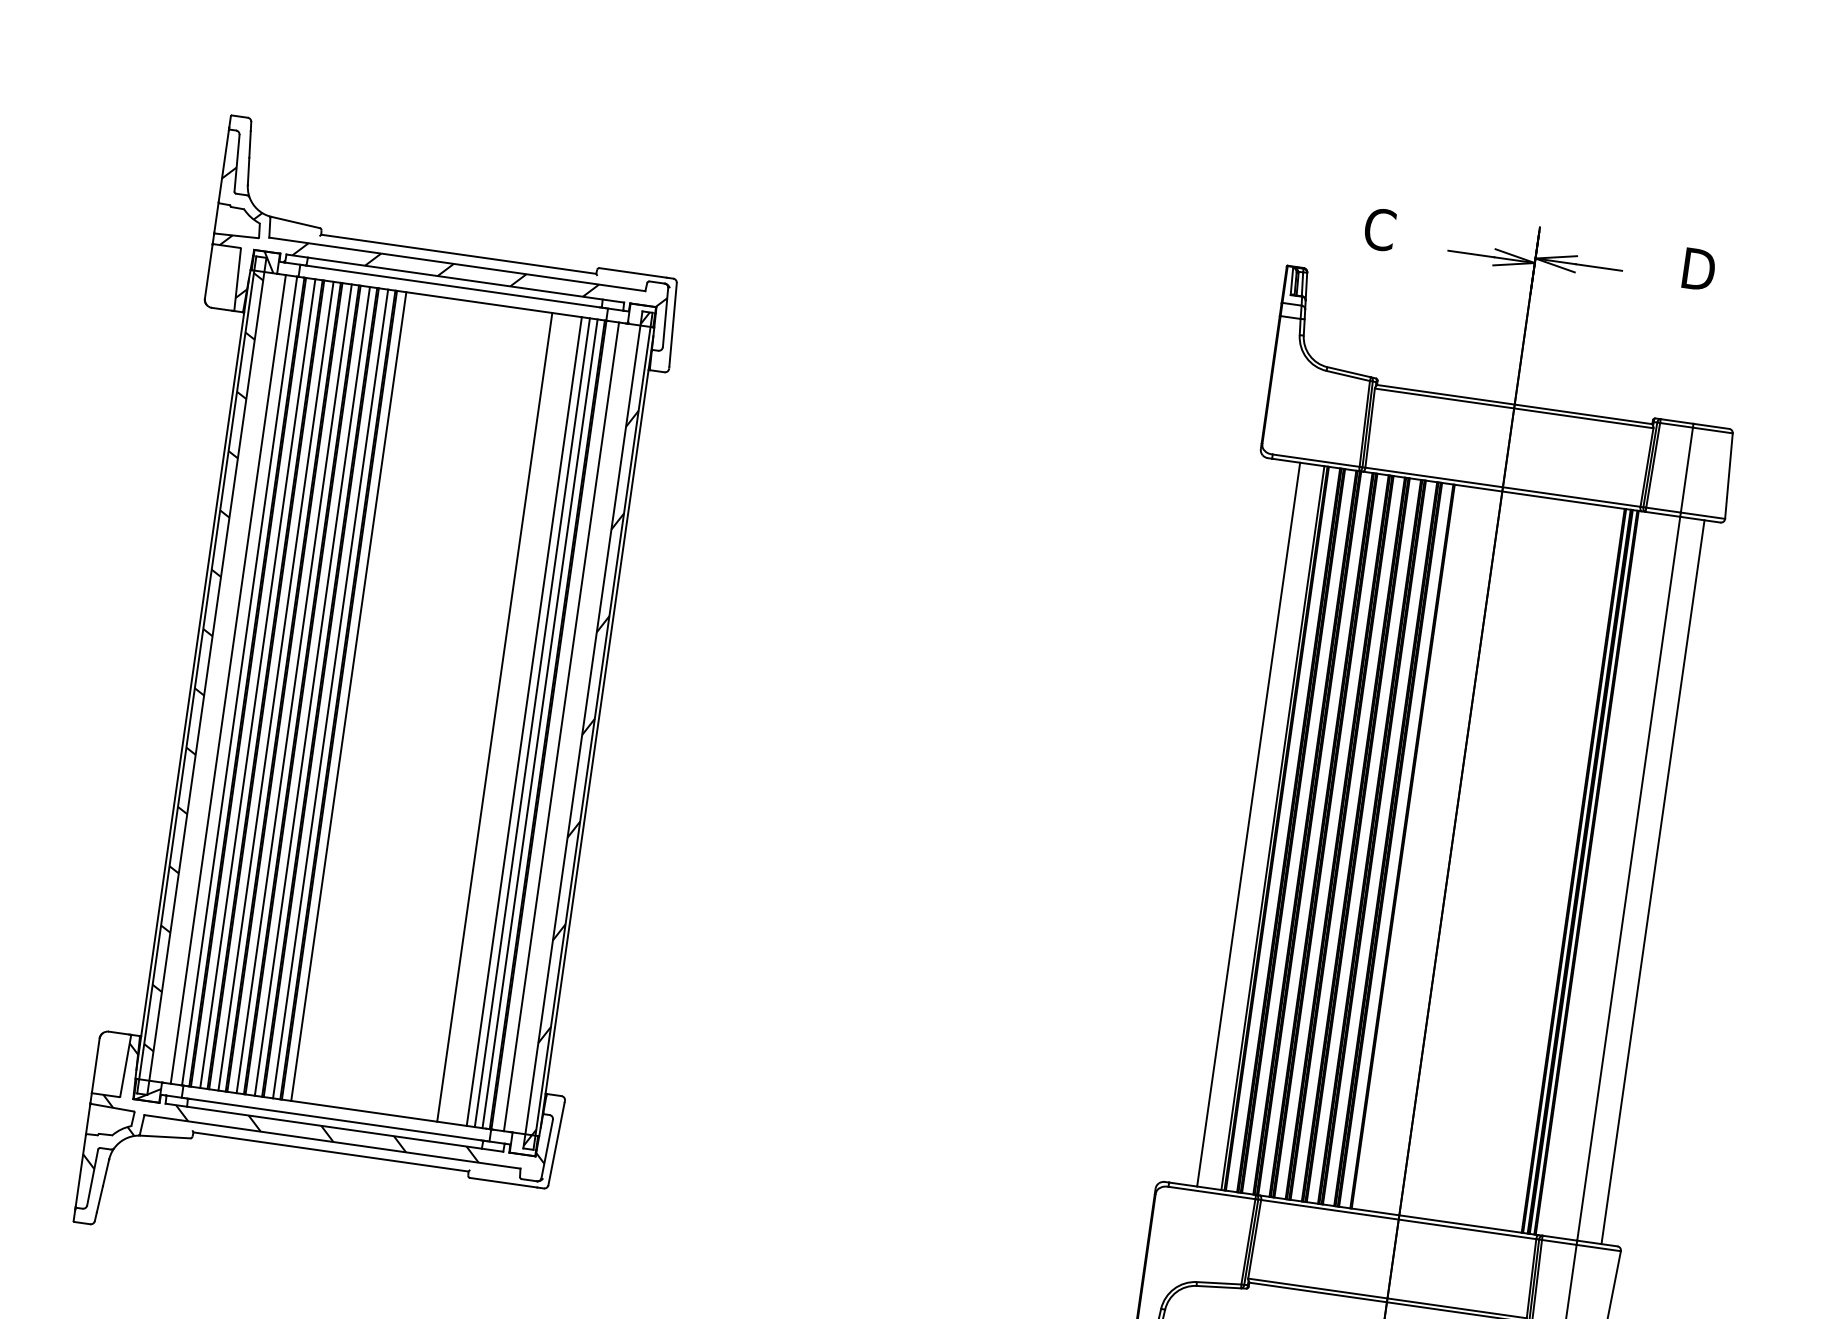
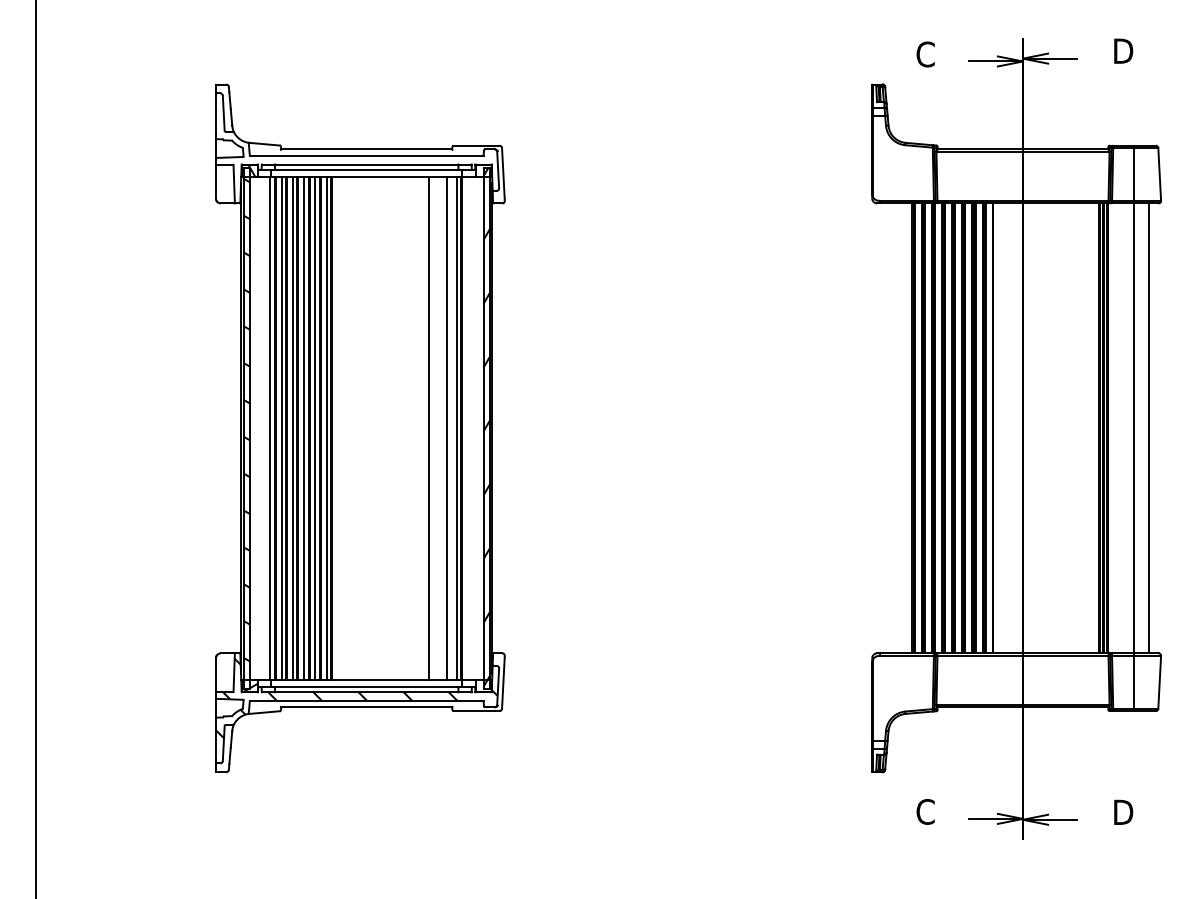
hatch: (440, 261) -> (356, 155), removed
line: (228, 679) -> (263, 428), removed
line: (349, 696) -> (338, 428), removed
line: (532, 722) -> (452, 428), removed
line: (561, 727) -> (470, 428), removed
line: (1248, 824) -> (897, 428), removed

